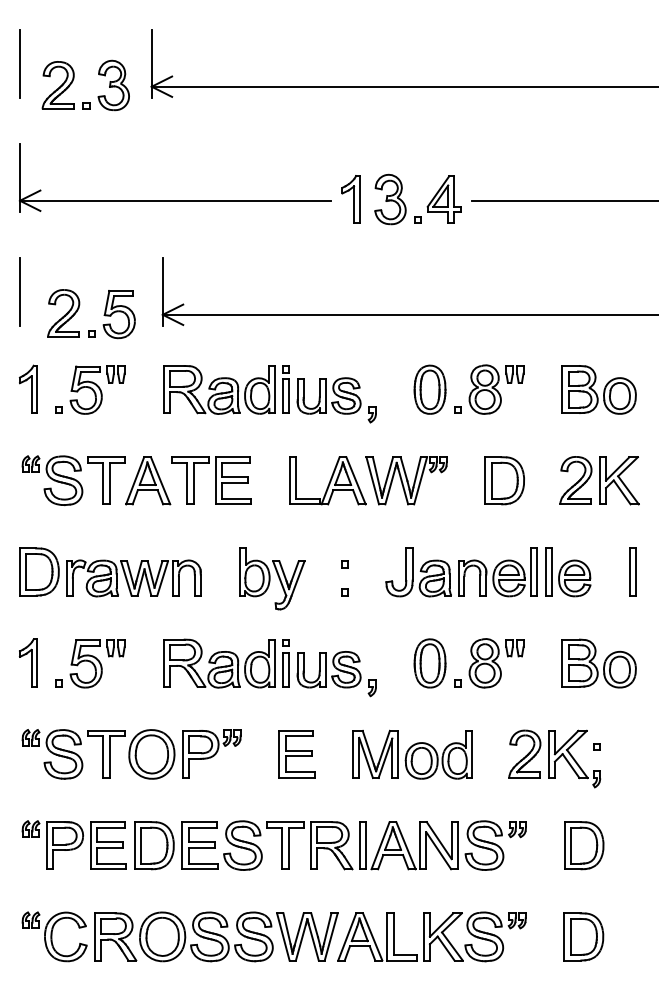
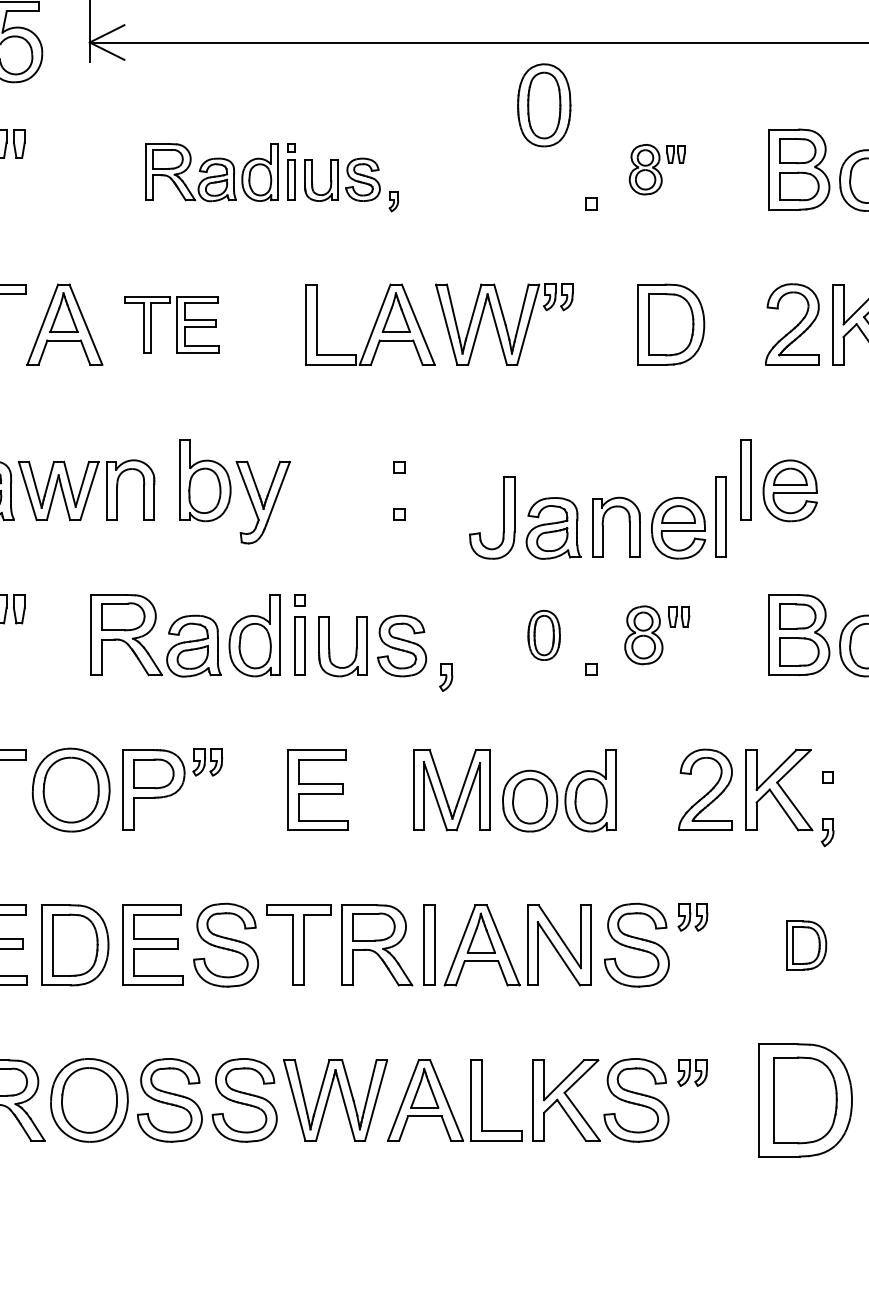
part: (429, 389) -> (543, 104), moved
part: (496, 389) -> (657, 169), size x0.6
part: (269, 394) -> (271, 178), size x0.7
part: (211, 480) -> (172, 324), size x0.7
part: (461, 572) -> (597, 518), moved
part: (272, 578) -> (235, 490), moved
part: (429, 663) -> (543, 635), size x0.6
part: (496, 663) -> (657, 635), size x0.7
part: (584, 845) -> (806, 945), size x0.6
part: (583, 936) -> (805, 1099), size x1.4

